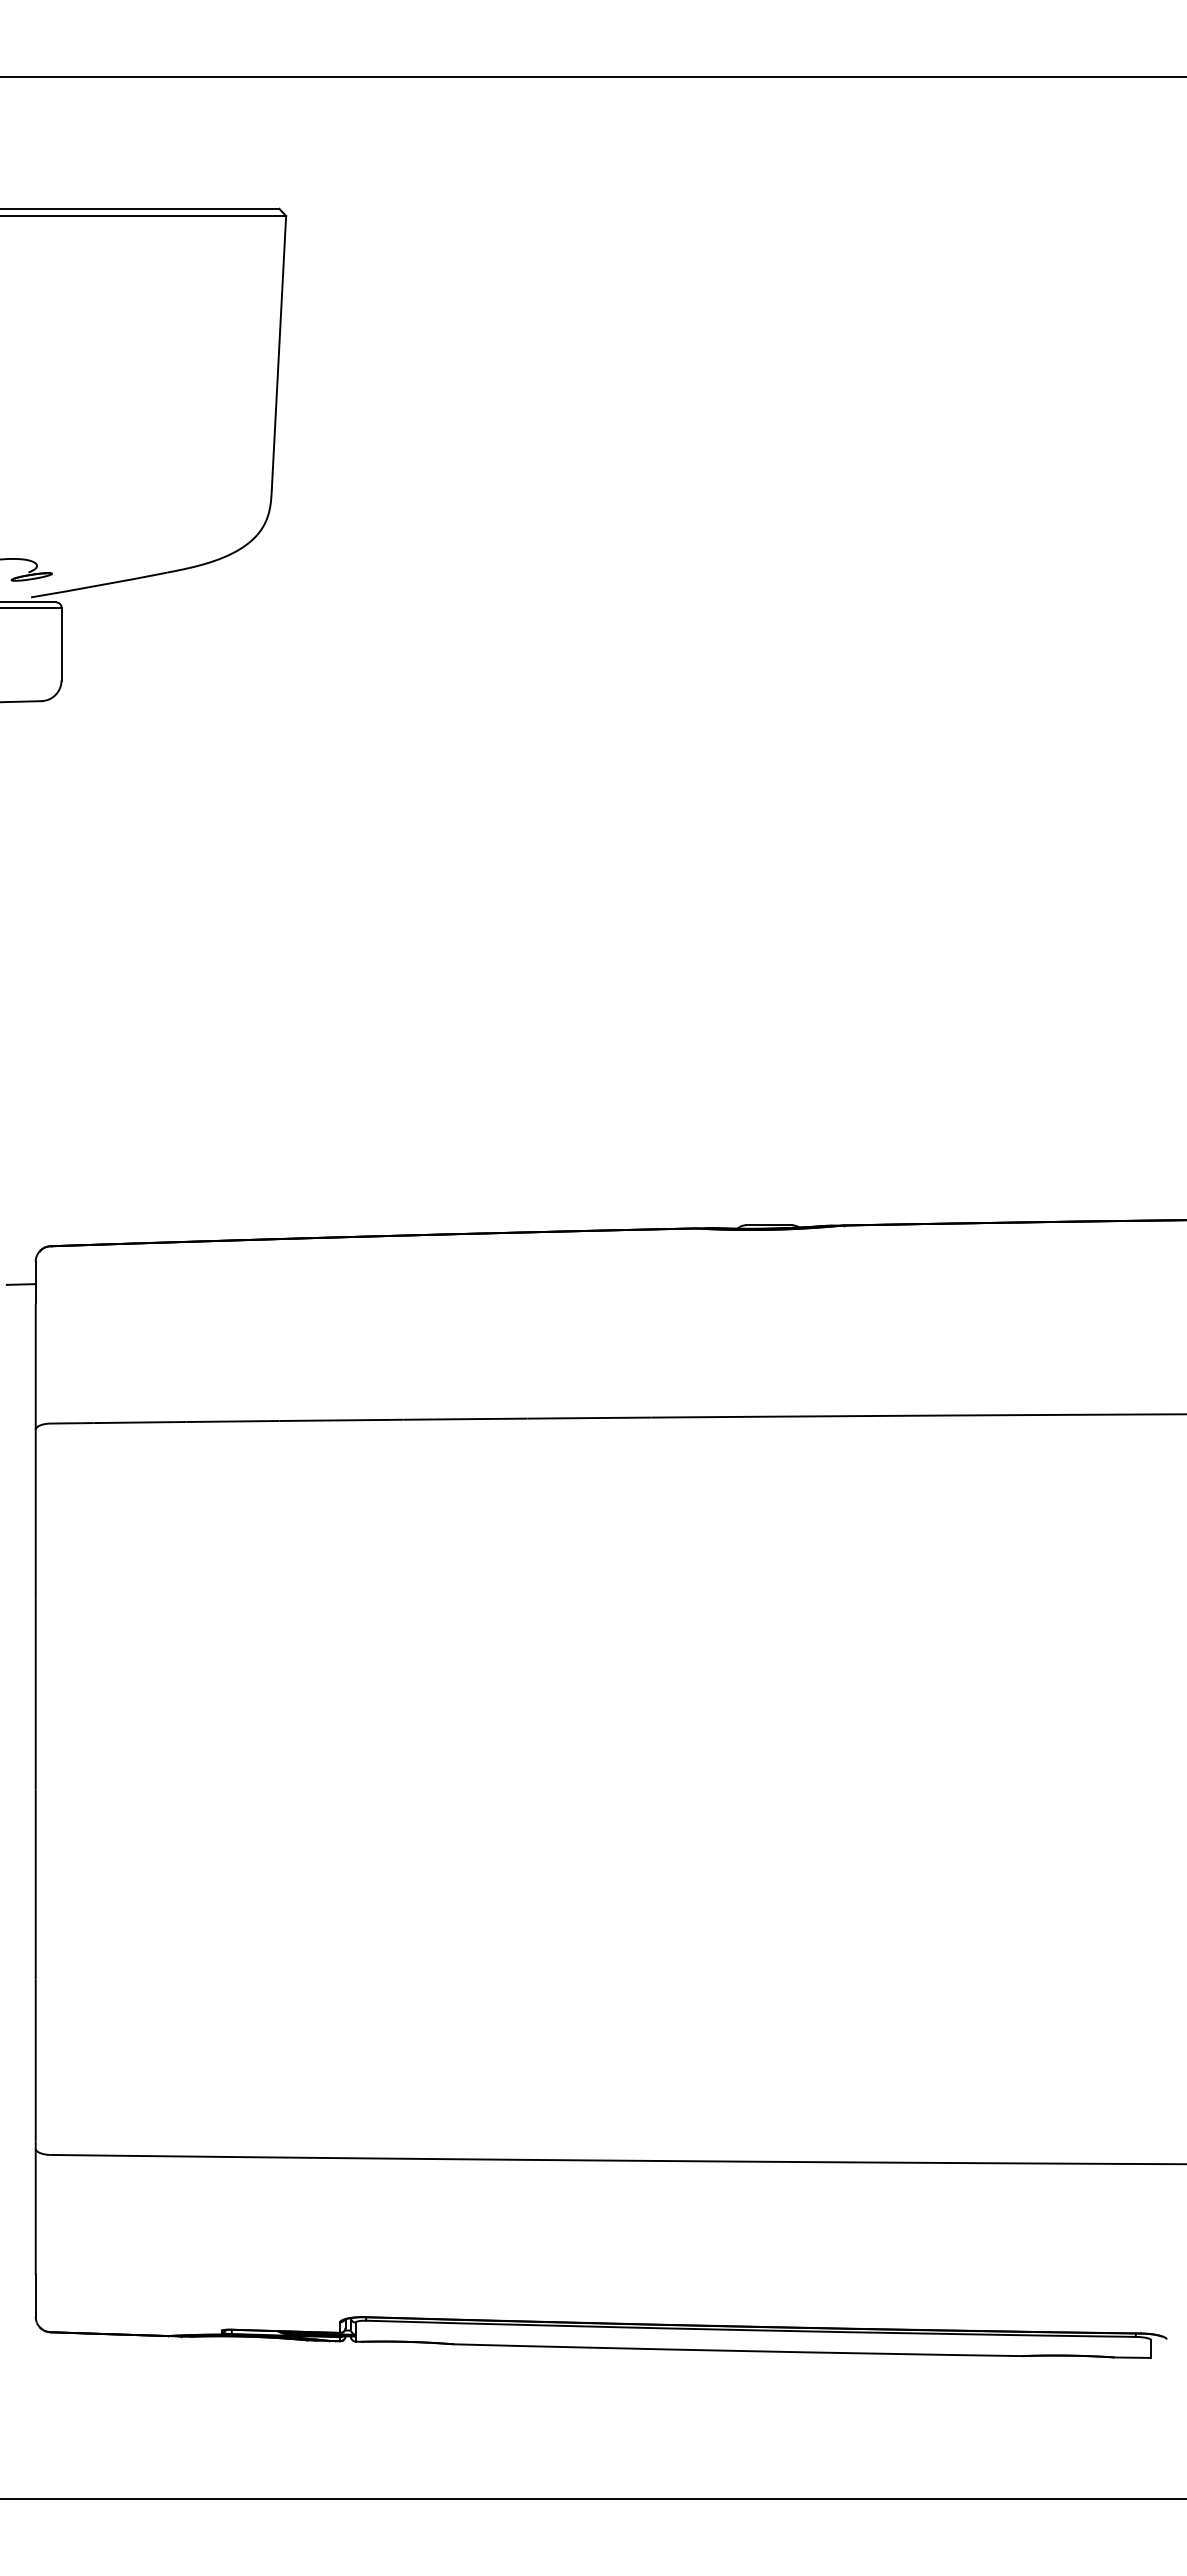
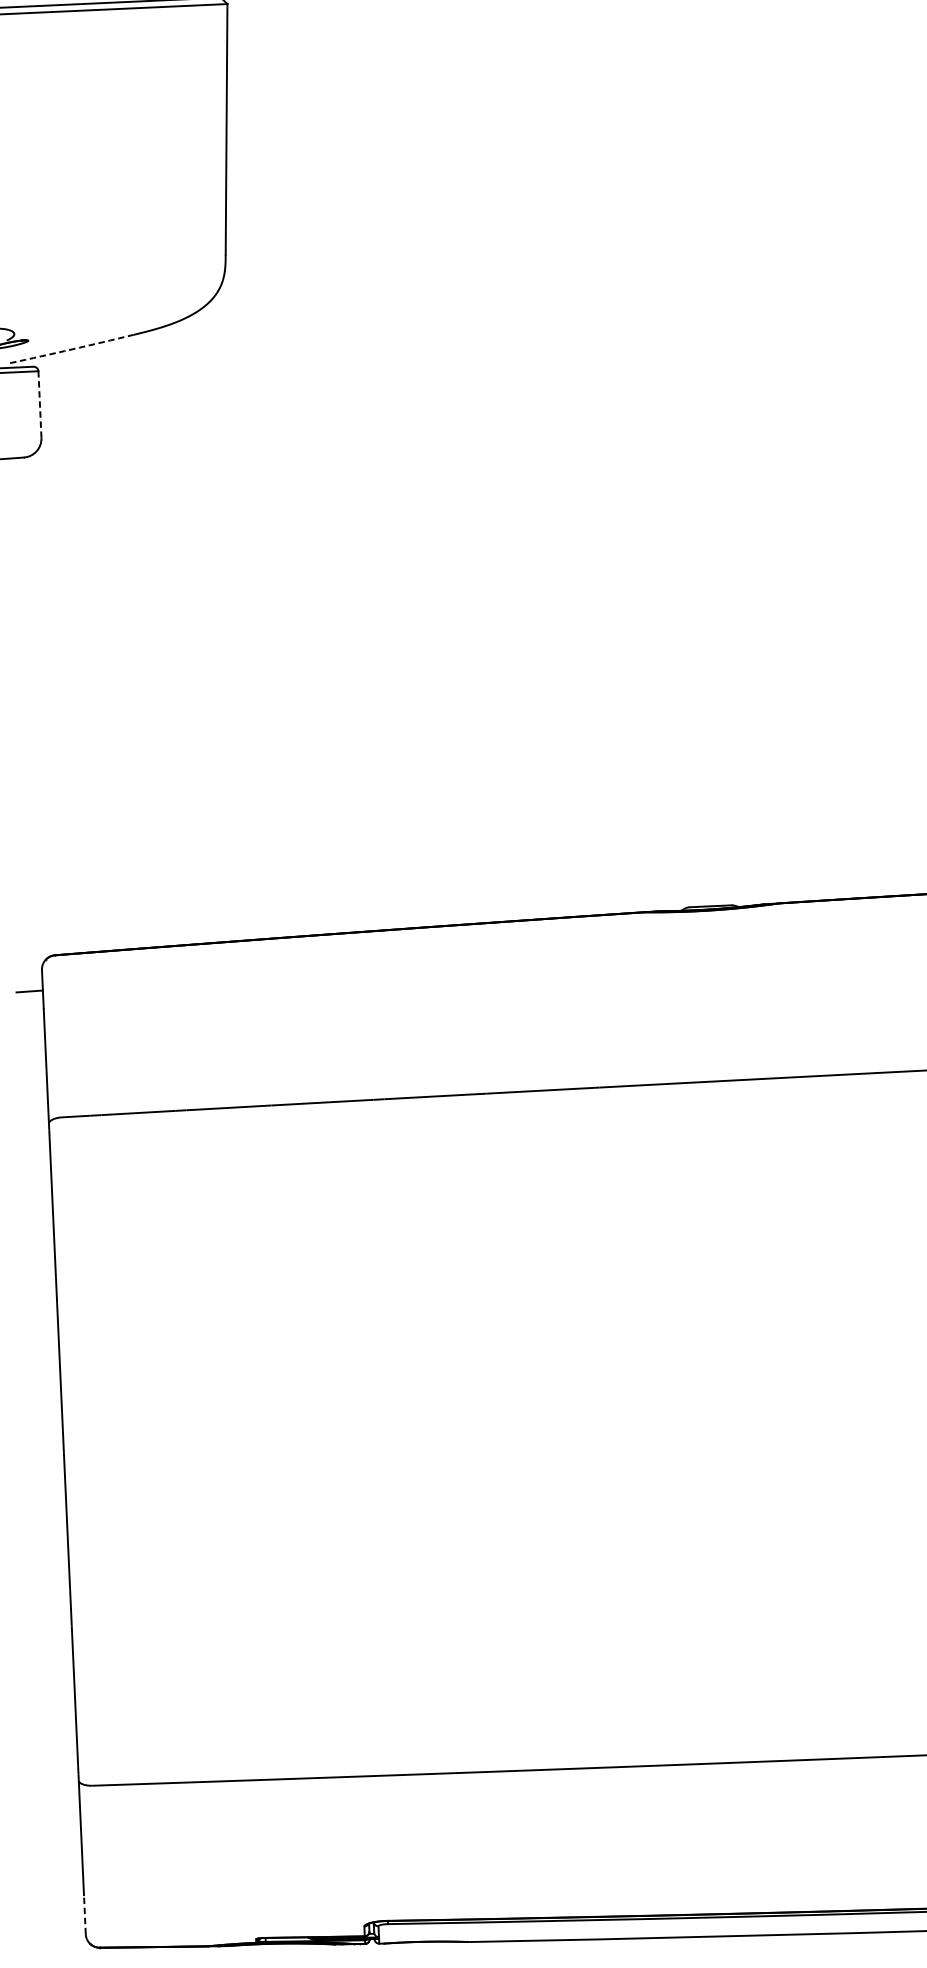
arc: (99, 585) -> (72, 349), solid -> dashed
line: (61, 643) -> (39, 404), solid -> dashed
line: (35, 2295) -> (84, 1914), solid -> dashed

